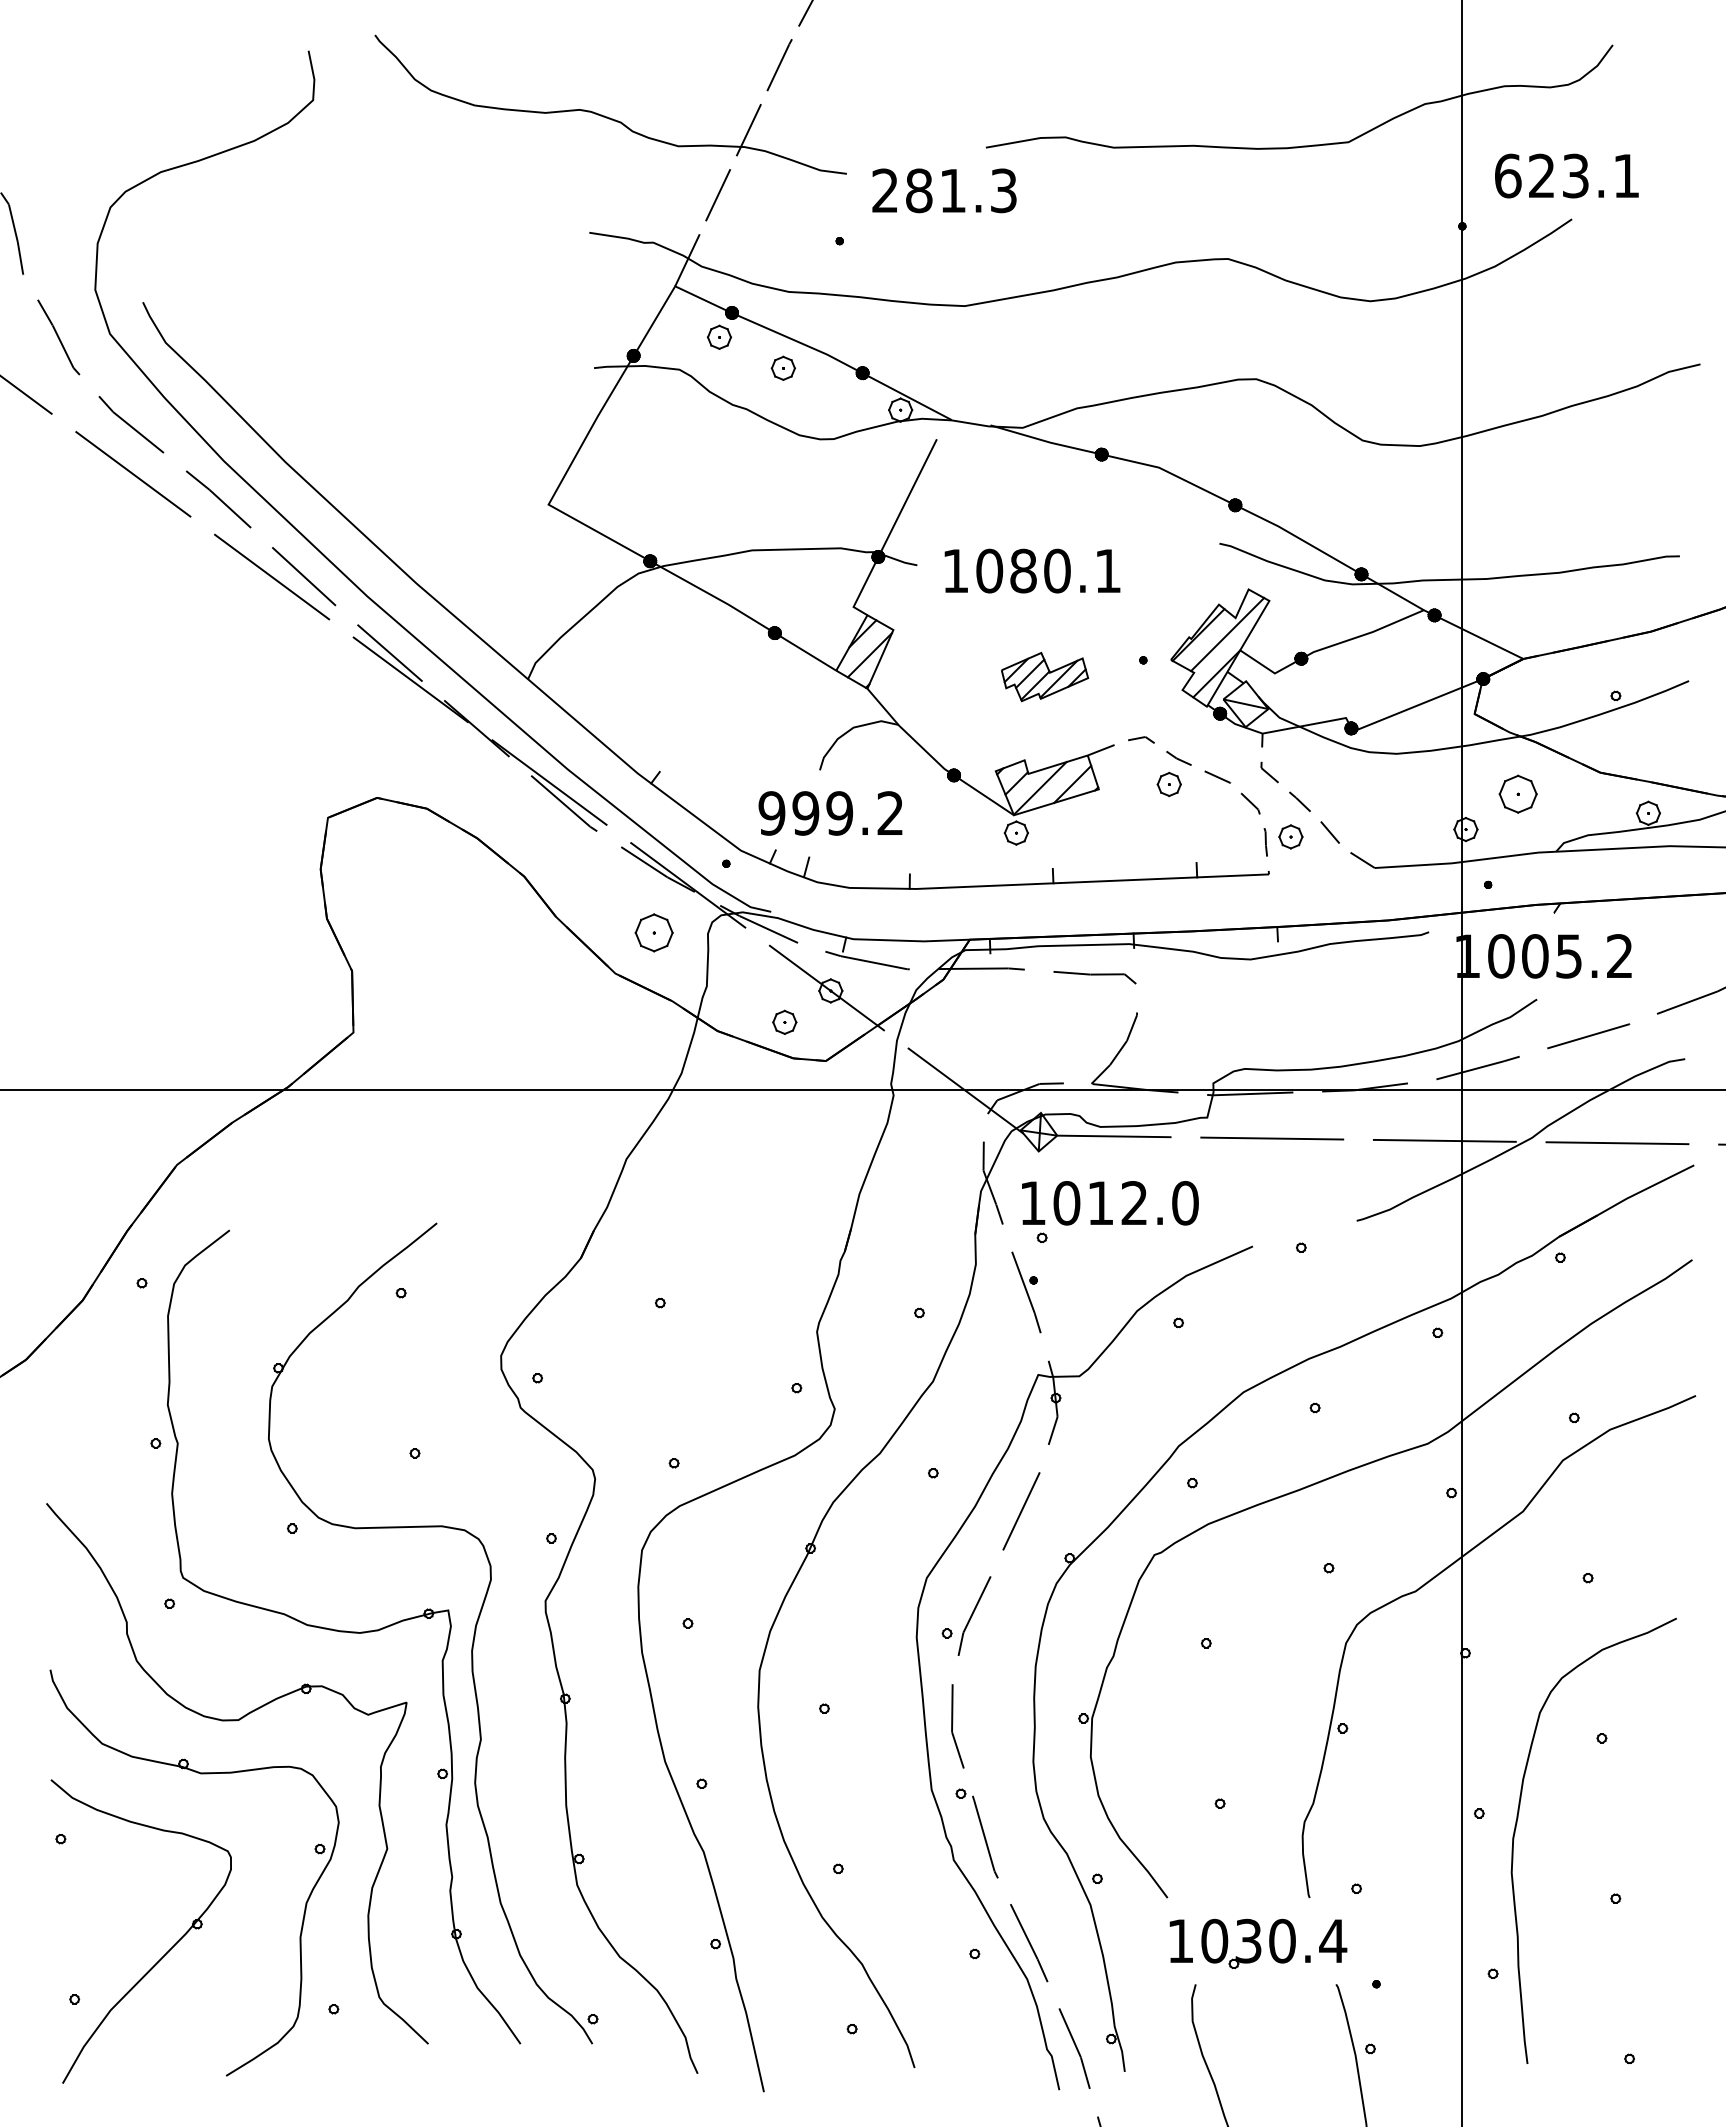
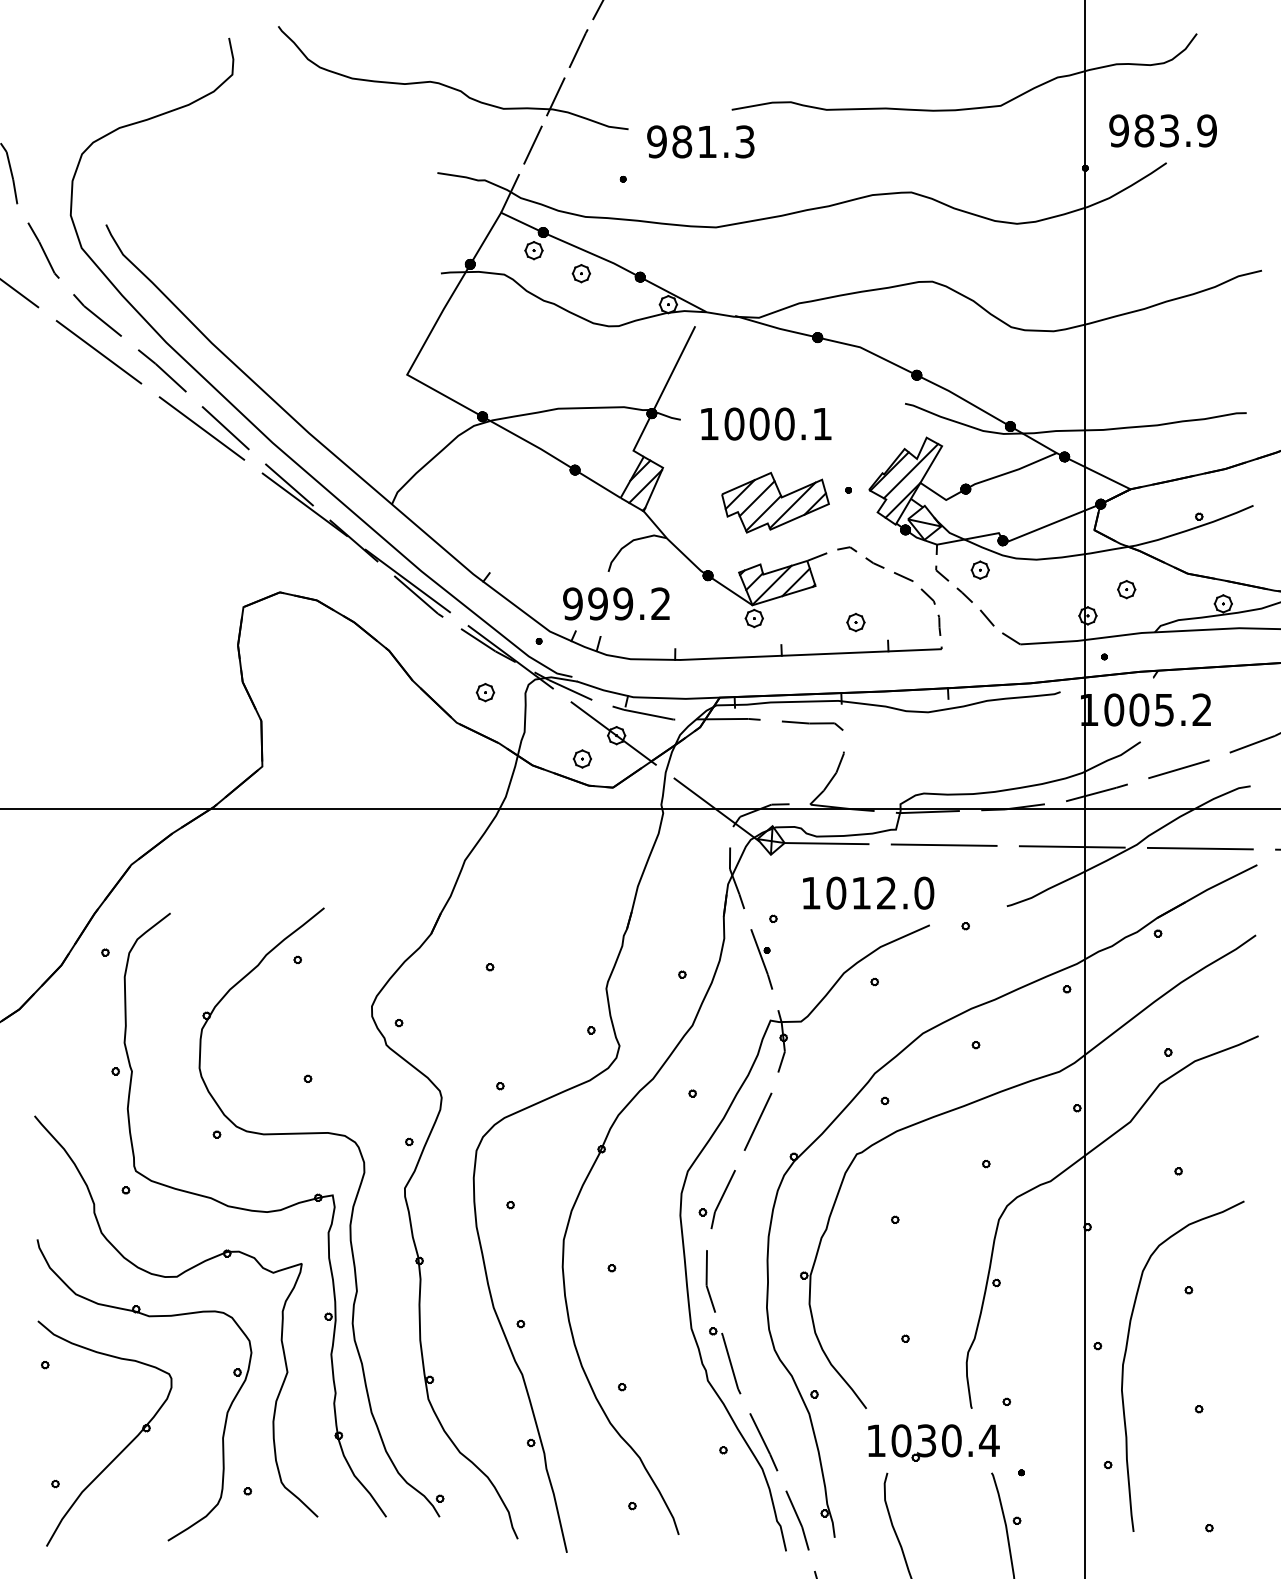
text: (1566, 175) -> (1162, 130), 623.1 -> 983.9
text: (884, 190) -> (656, 141), 281.3 -> 981.3
text: (1023, 571) -> (759, 424), 1080.1 -> 1000.1
part: (1044, 676) -> (775, 502), size x1.67
part: (1168, 784) -> (855, 622), moved
part: (1517, 793) -> (1126, 589), size x0.62
part: (1290, 836) -> (980, 569), moved
part: (653, 932) -> (485, 692), size x0.62
text: (1110, 1203) -> (868, 893), moved

